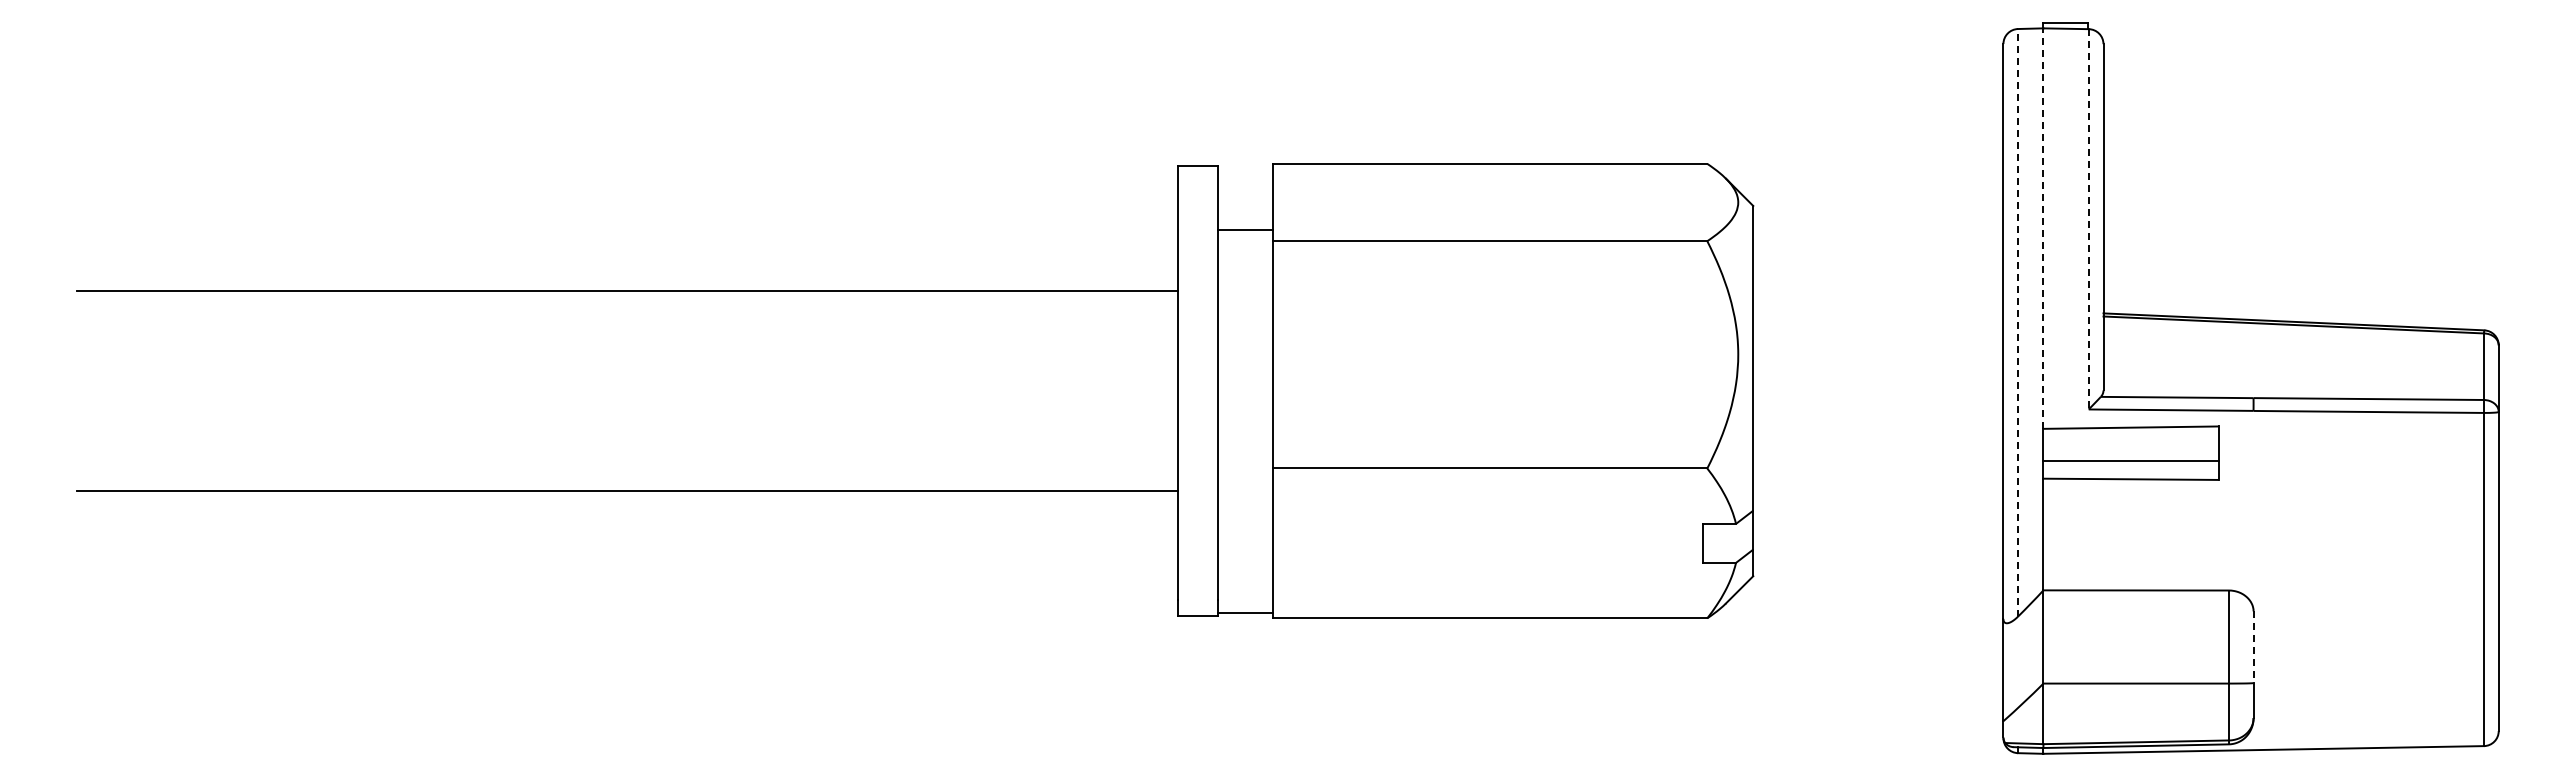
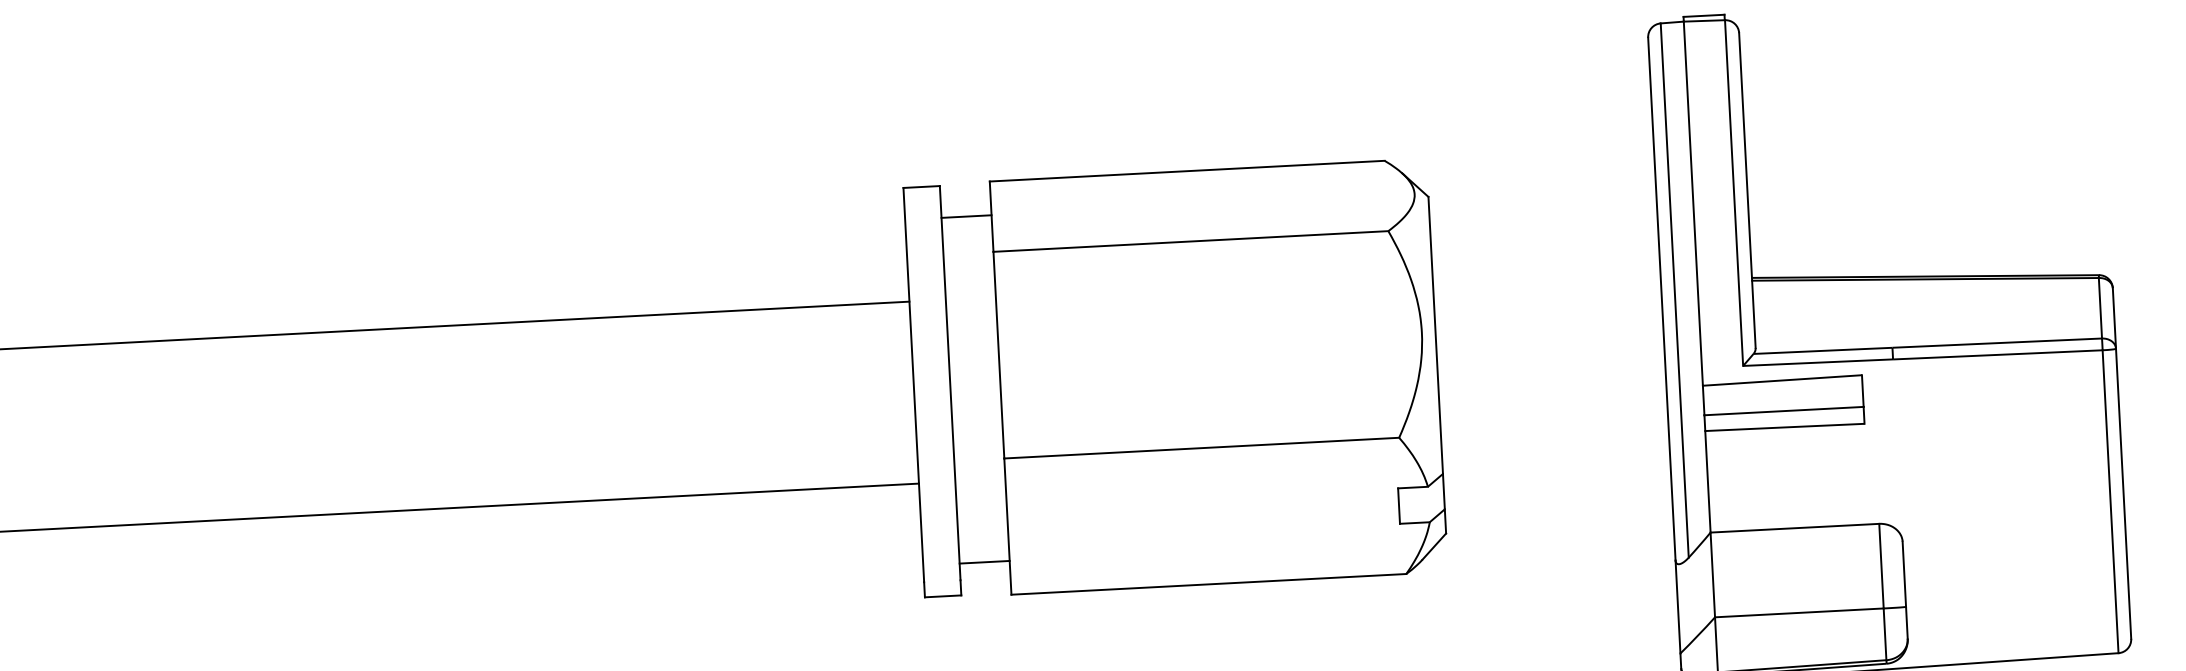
line: (2088, 219) -> (1733, 193), dashed -> solid
line: (2043, 228) -> (1693, 203), dashed -> solid
line: (1244, 229) -> (965, 216), moved
line: (2018, 322) -> (1675, 290), dashed -> solid
line: (1244, 613) -> (983, 562), moved
line: (2253, 647) -> (1904, 574), dashed -> solid

